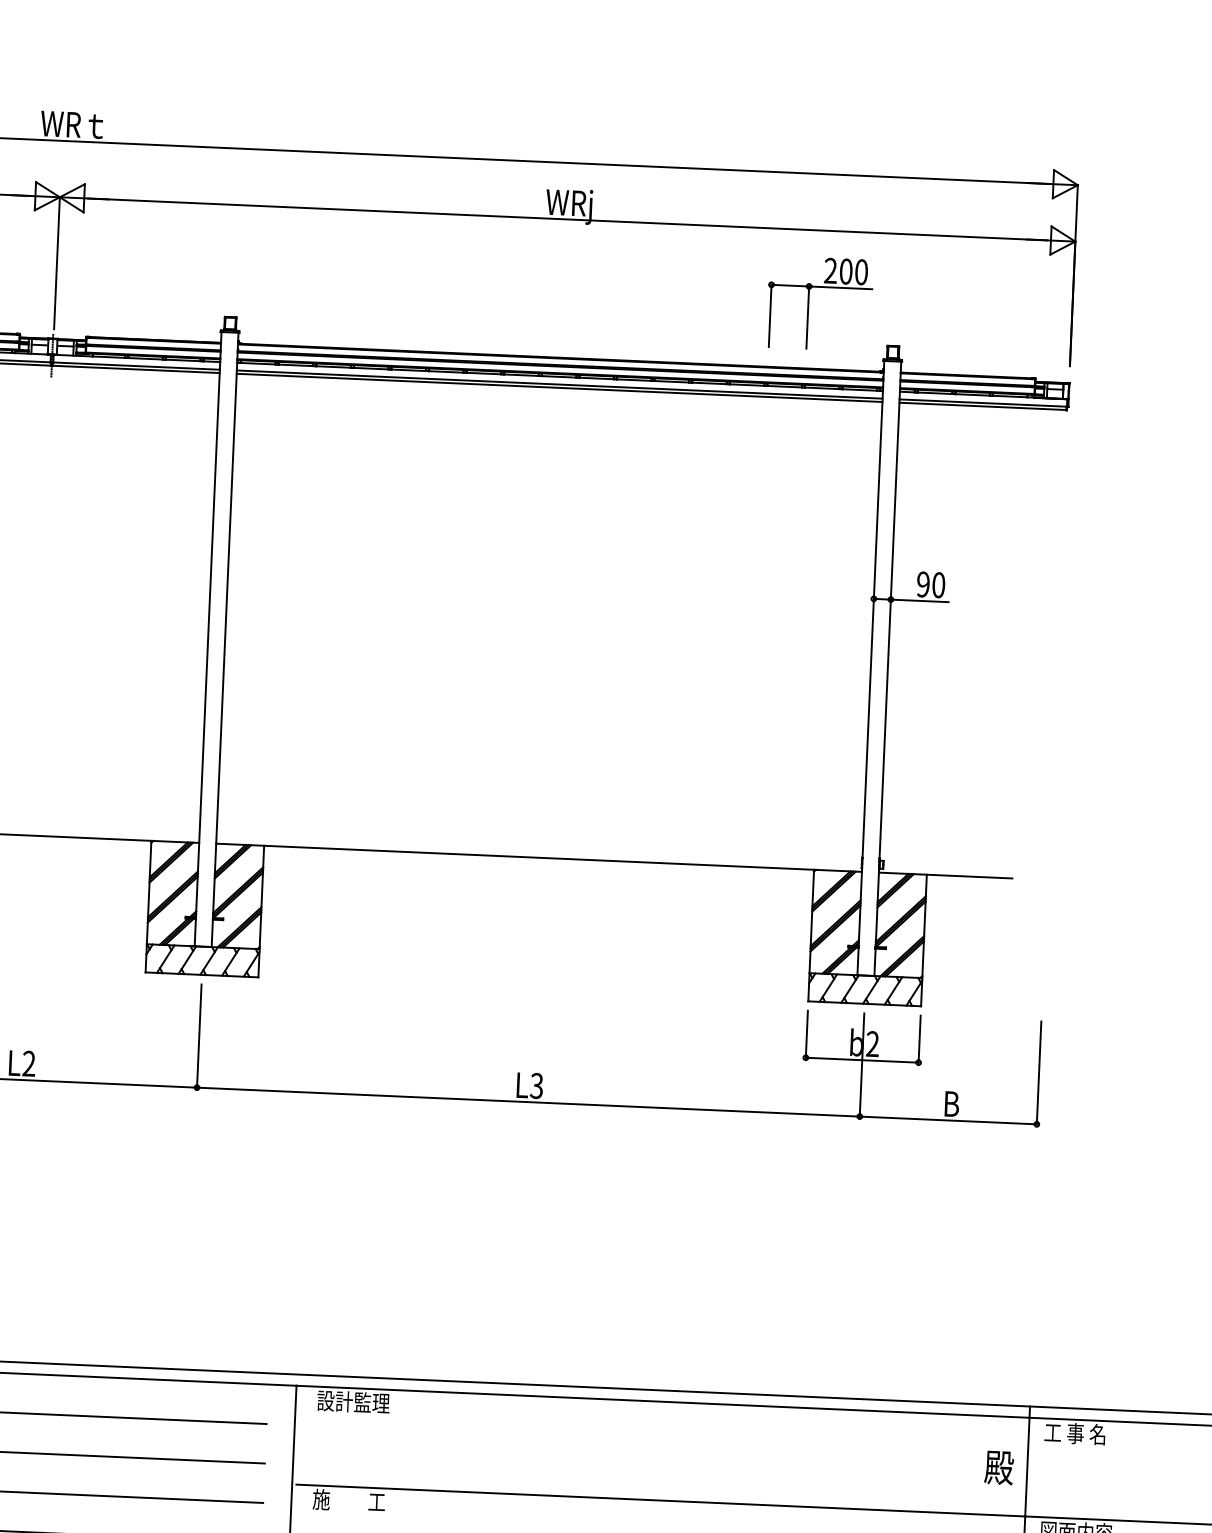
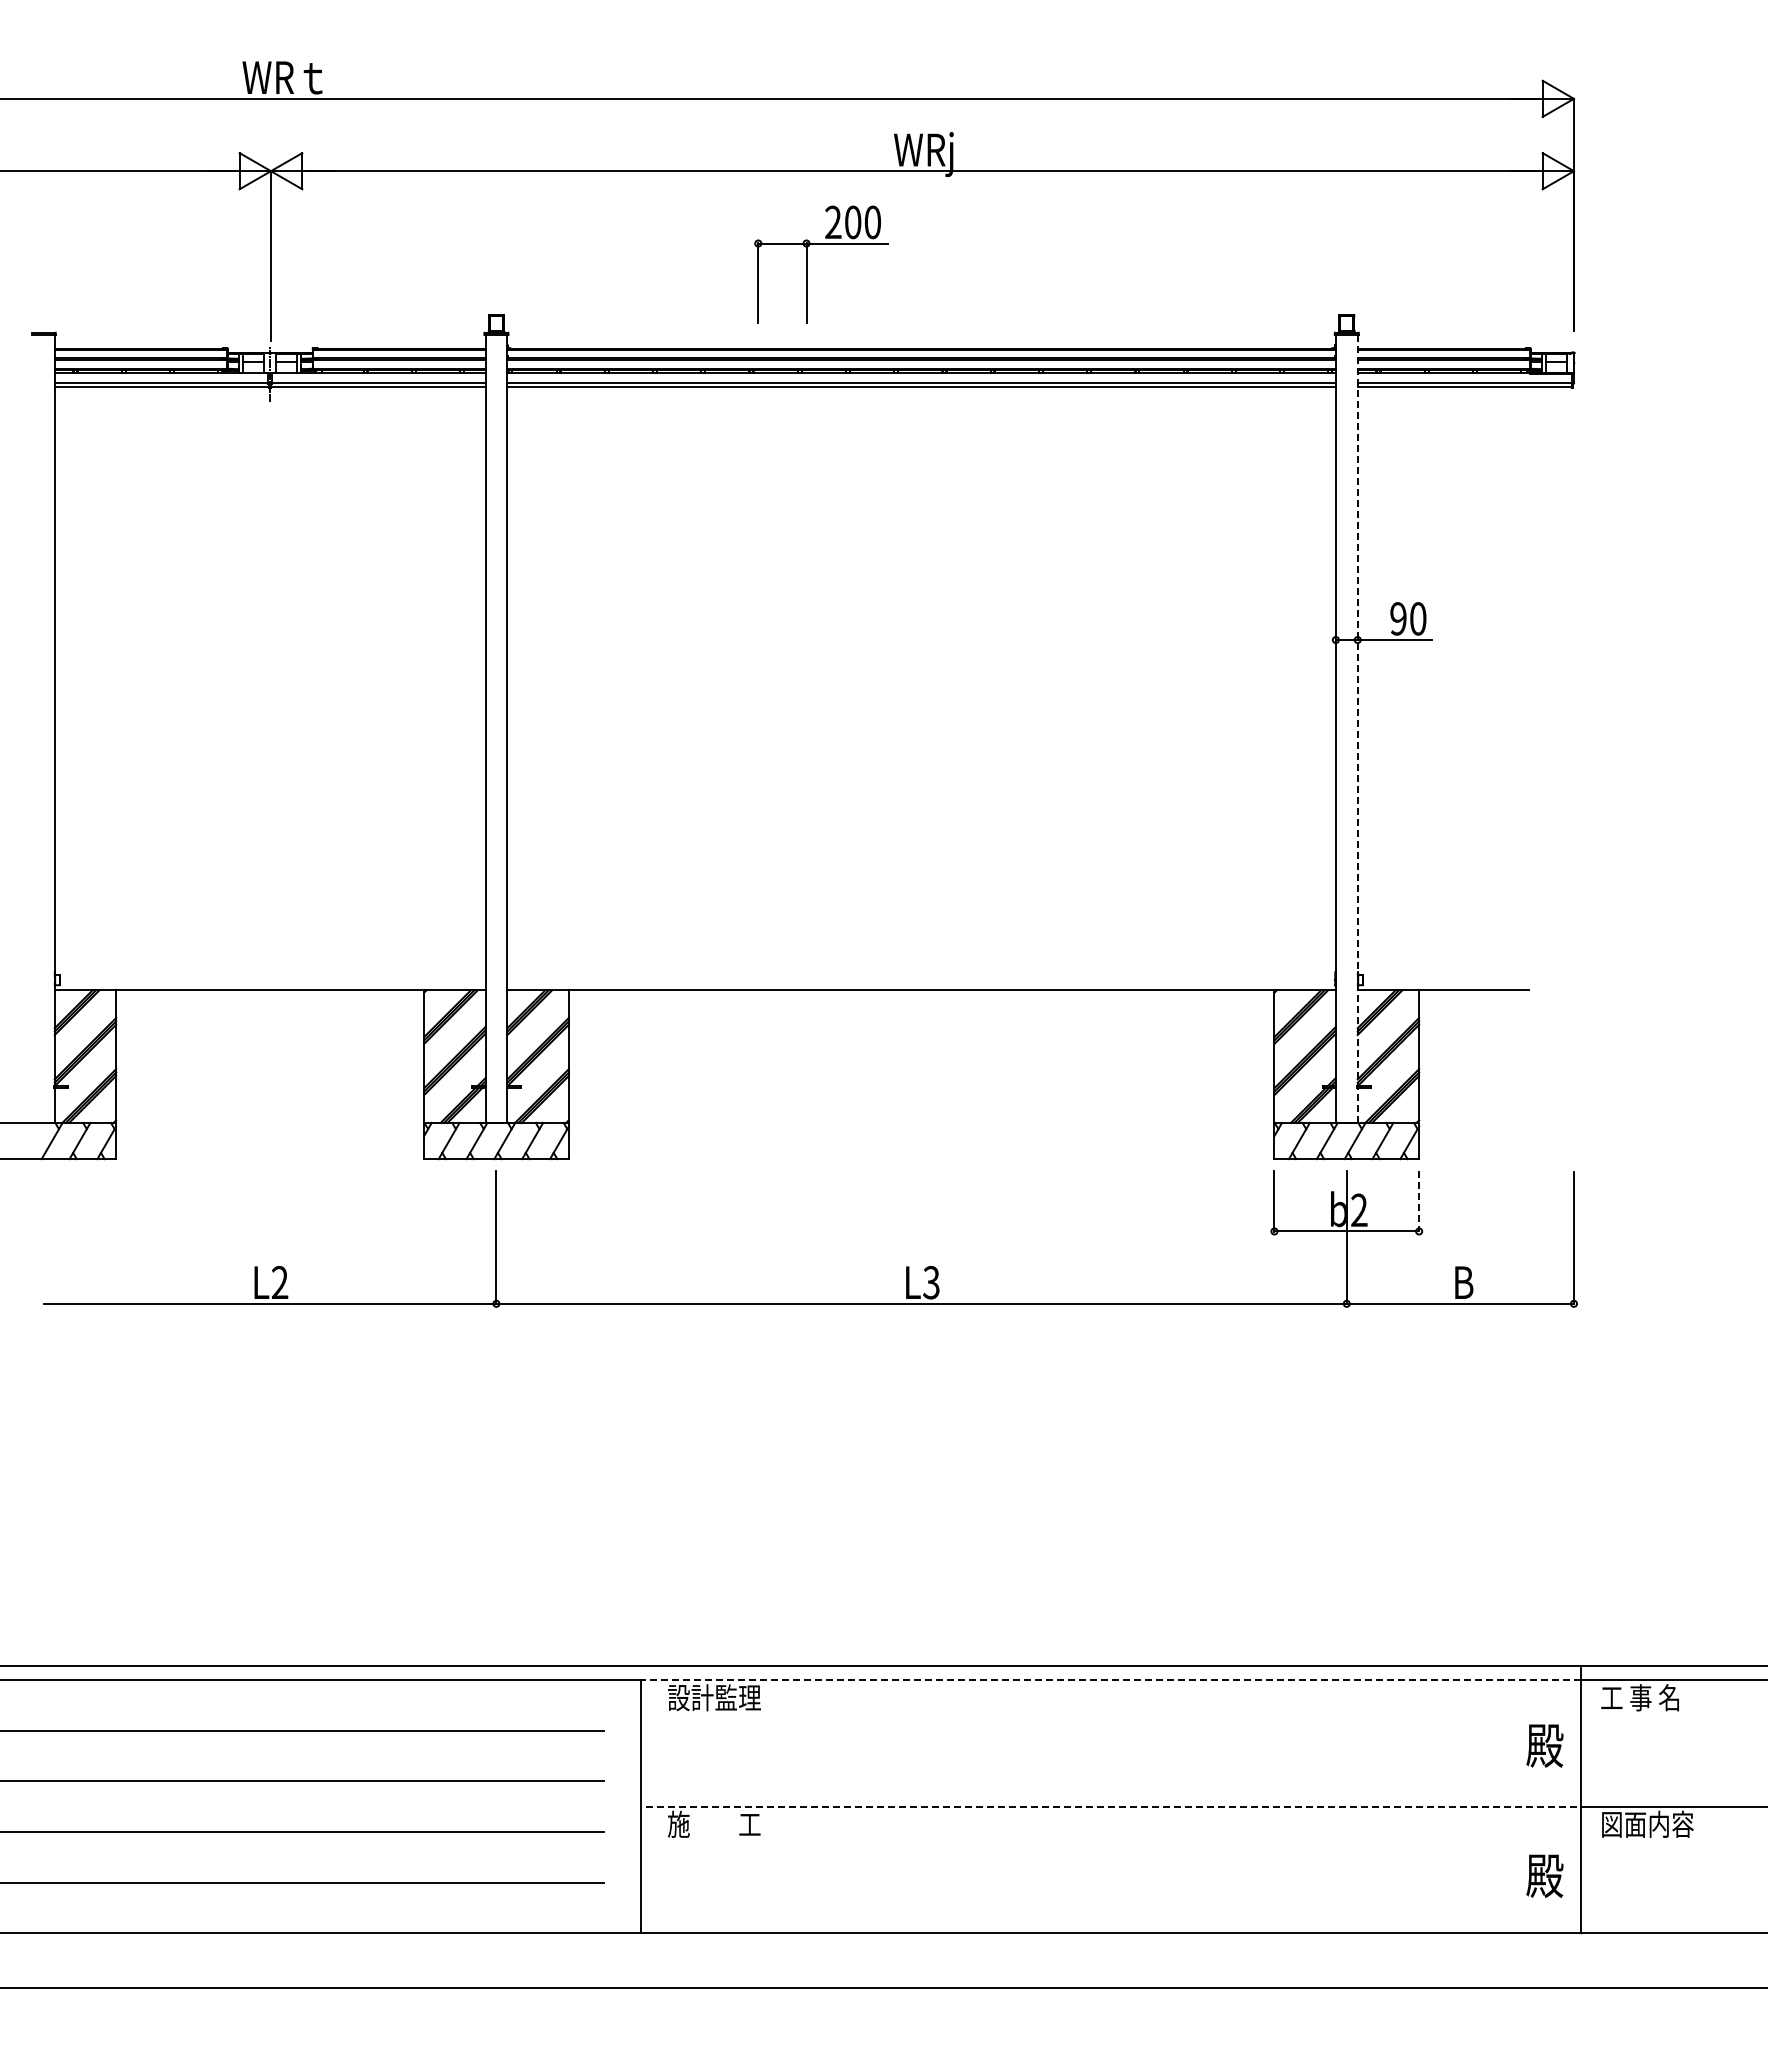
part: (809, 302) -> (807, 264), moved
line: (887, 669) -> (1357, 729), solid -> dashed
line: (919, 1039) -> (1419, 1201), solid -> dashed
line: (662, 1402) -> (1110, 1680), solid -> dashed
line: (660, 1500) -> (1113, 1806), solid -> dashed

